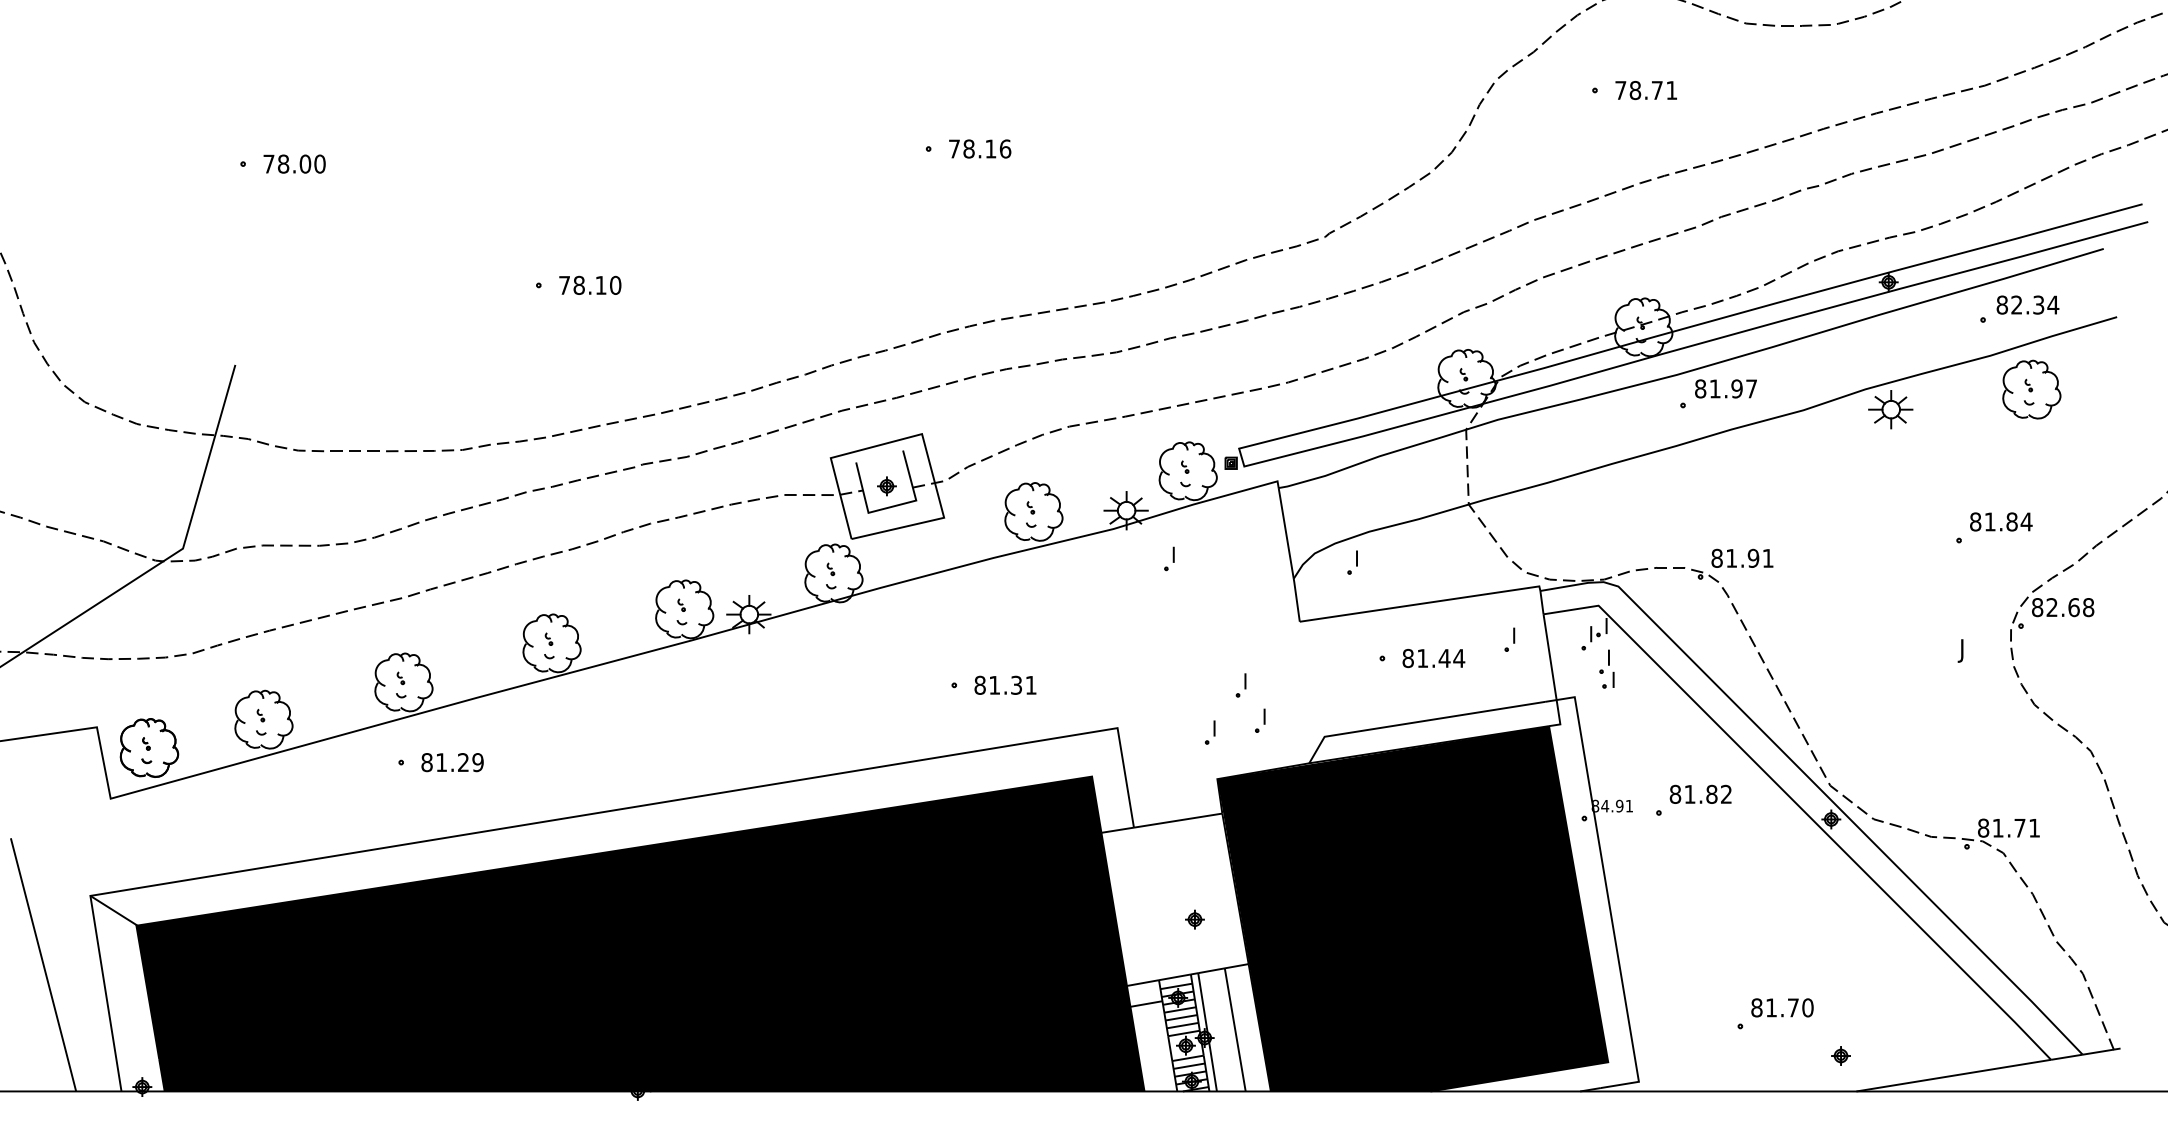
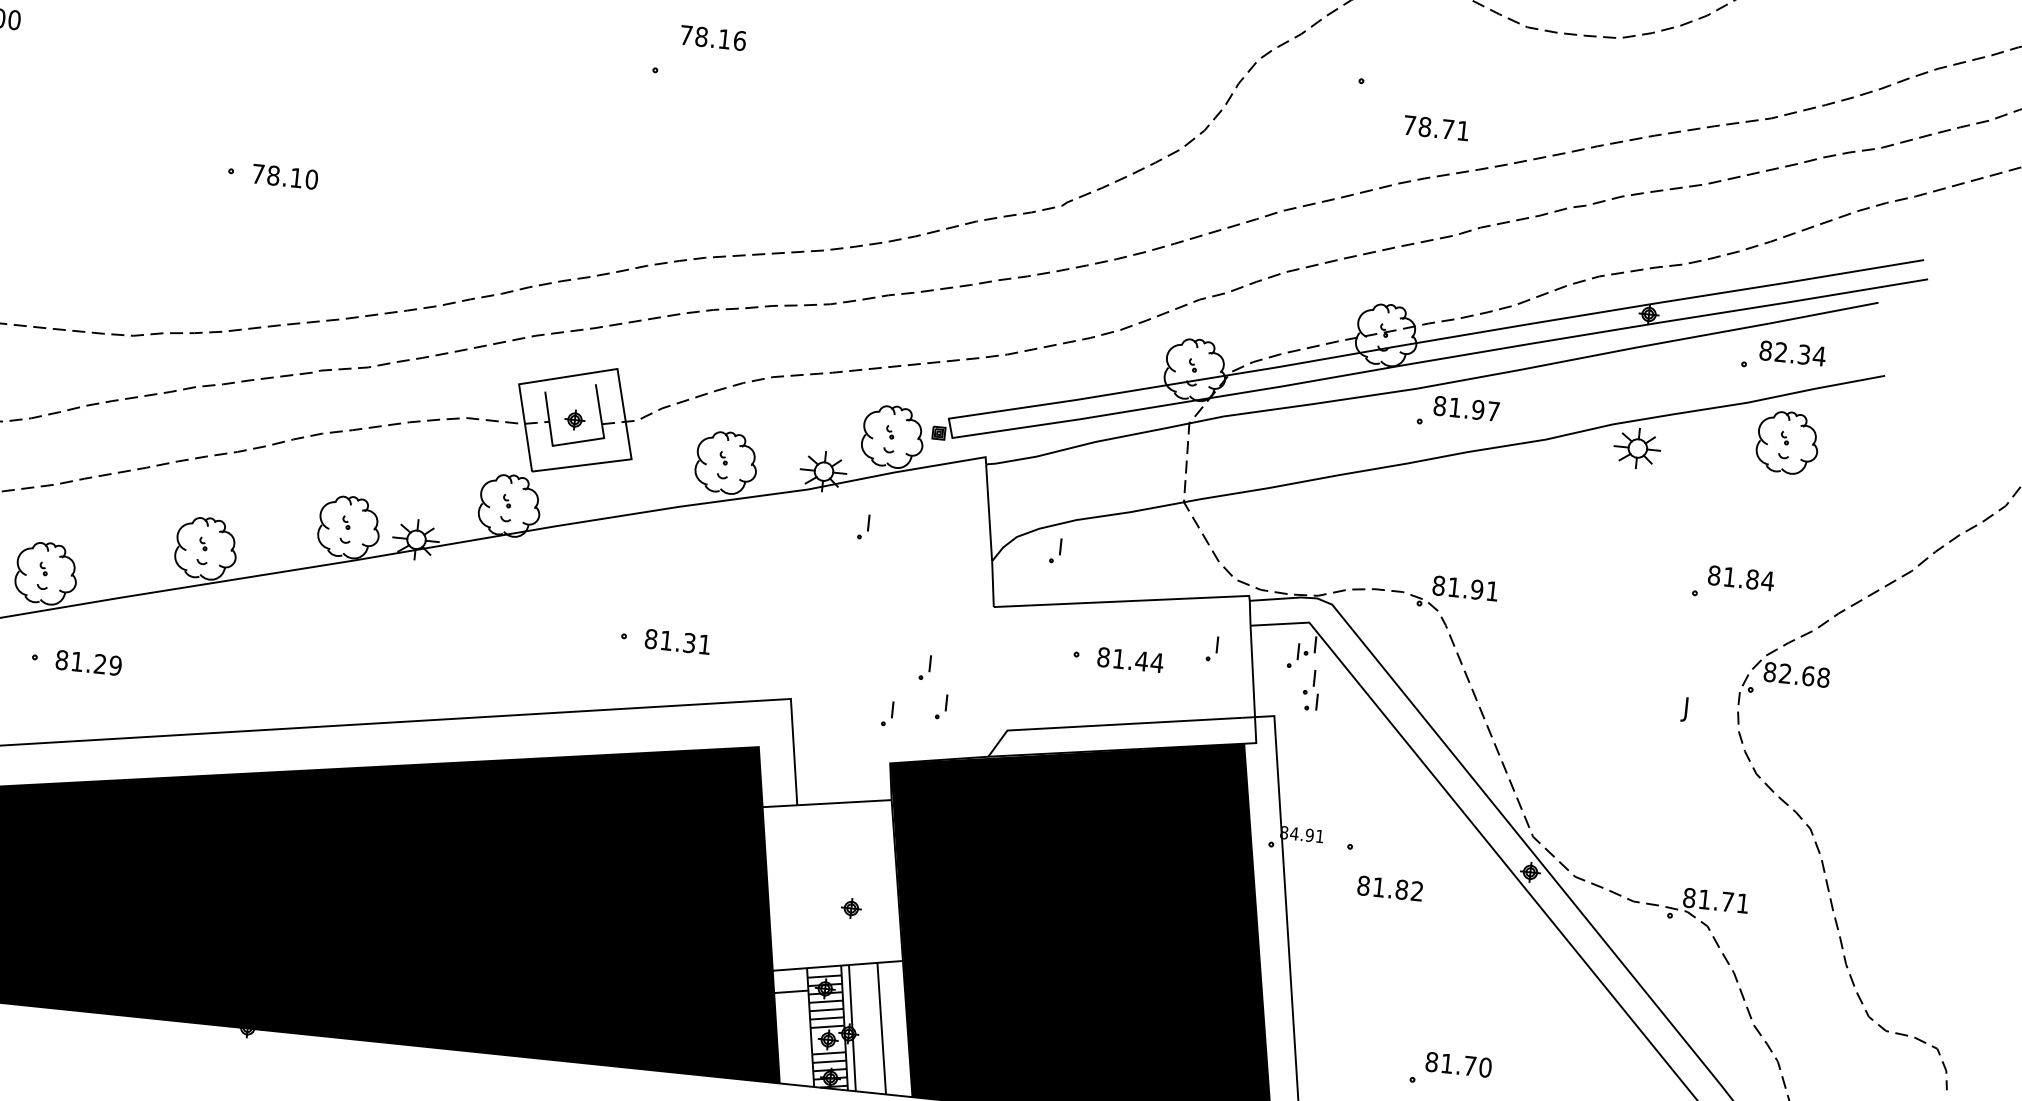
text: (1645, 90) -> (1435, 128), moved
text: (980, 148) -> (713, 37), moved
text: (1700, 793) -> (1390, 887), moved

